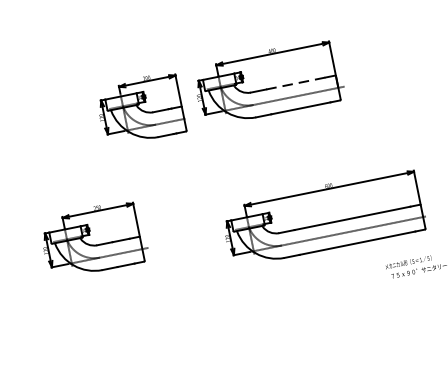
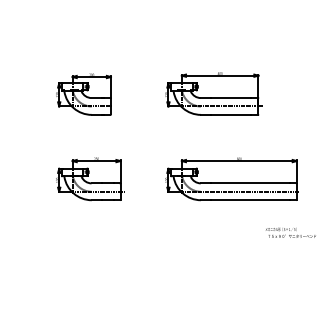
line: (296, 84) -> (231, 98), dashed -> solid
part: (140, 109) -> (83, 94), moved
part: (323, 218) -> (231, 179), moved
part: (94, 239) -> (90, 179), moved

